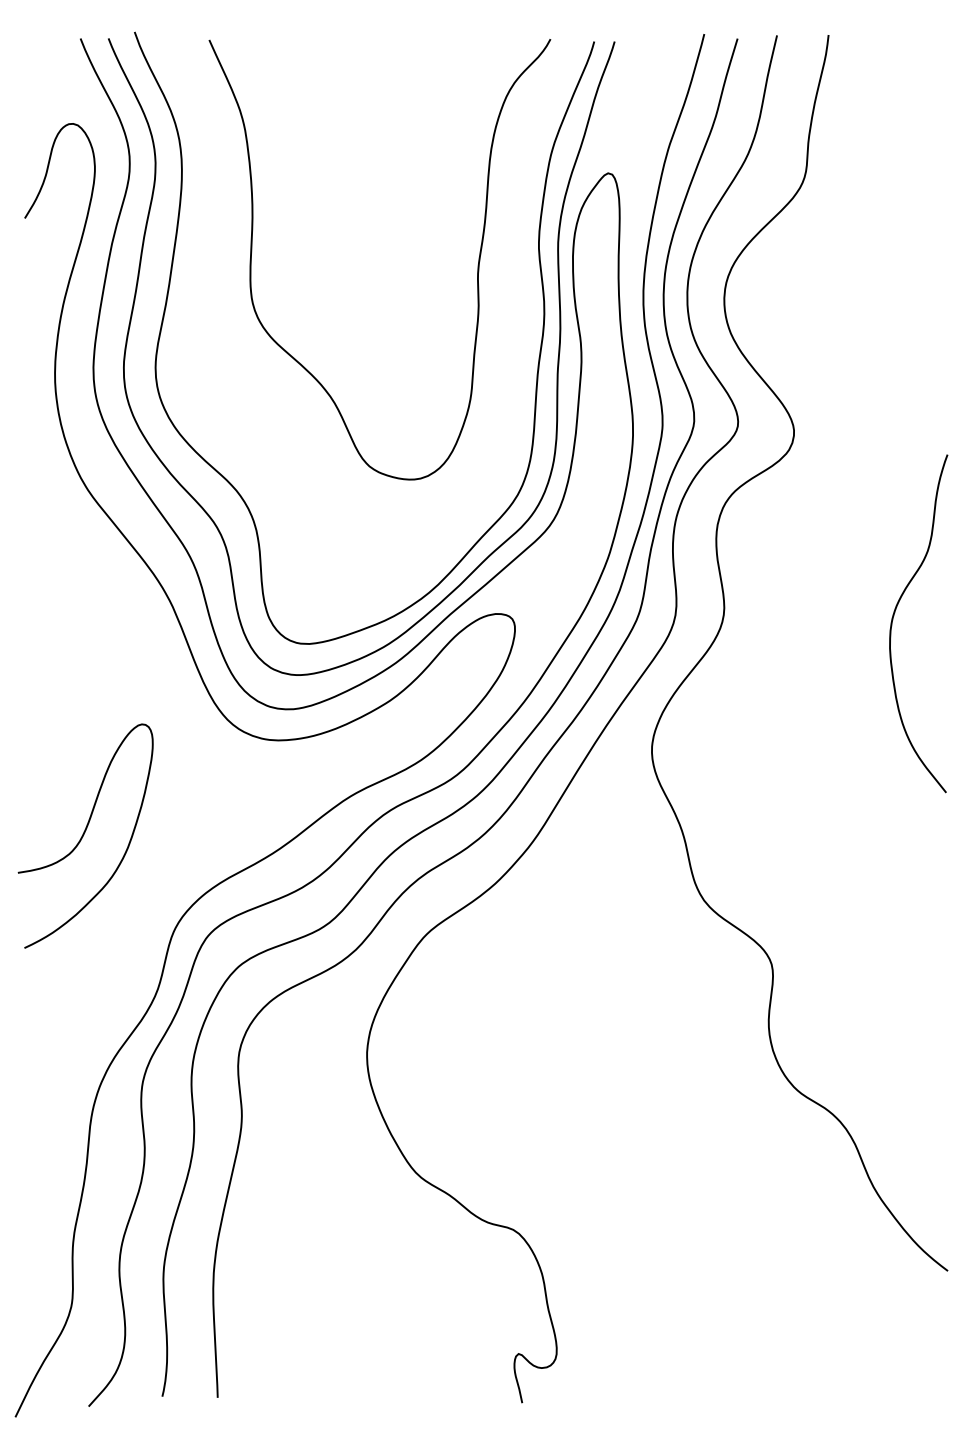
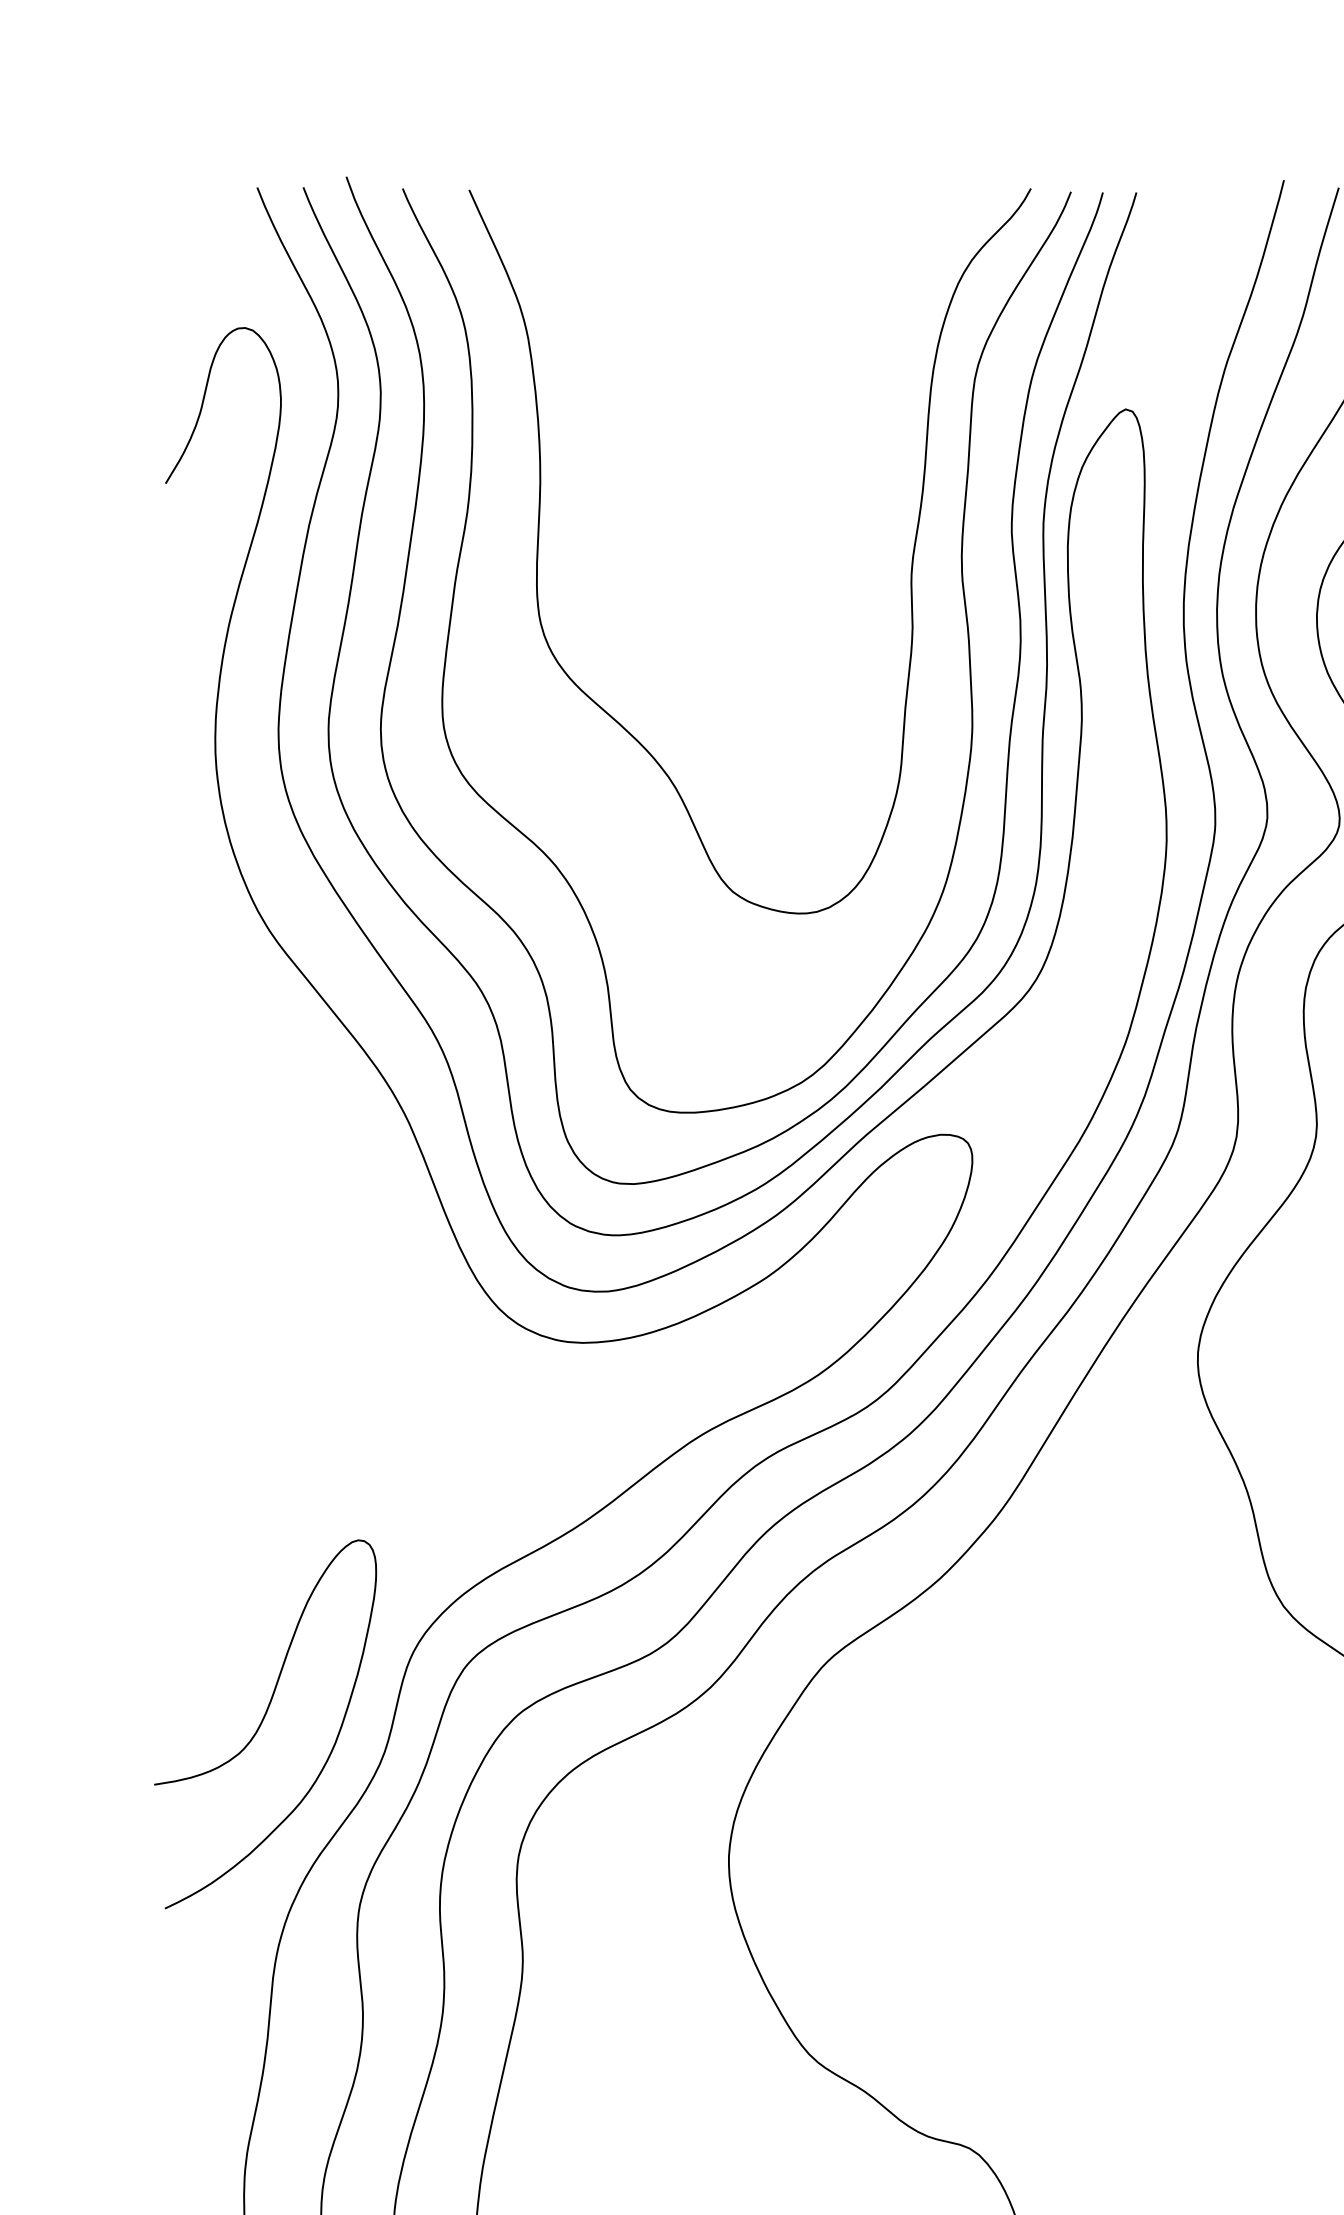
curve: (511, 312) -> (966, 638), added
curve: (84, 834) -> (263, 1721), moved

